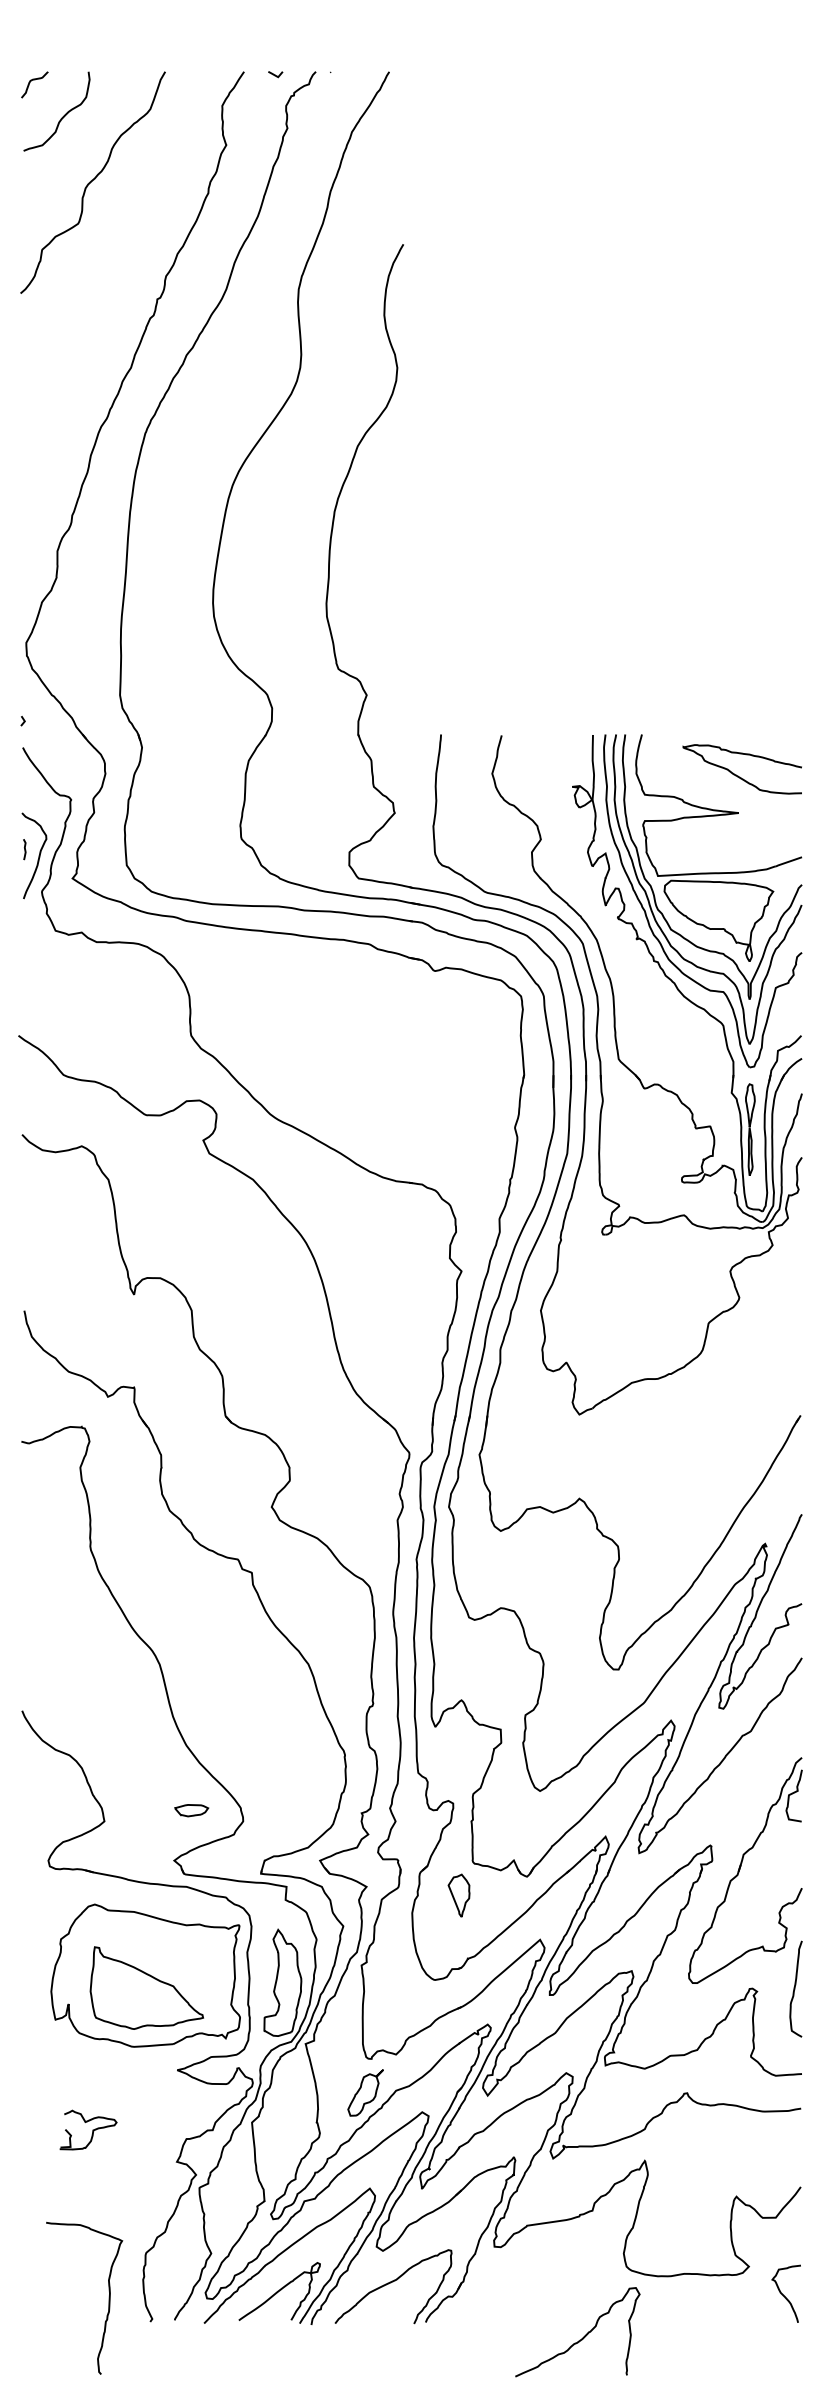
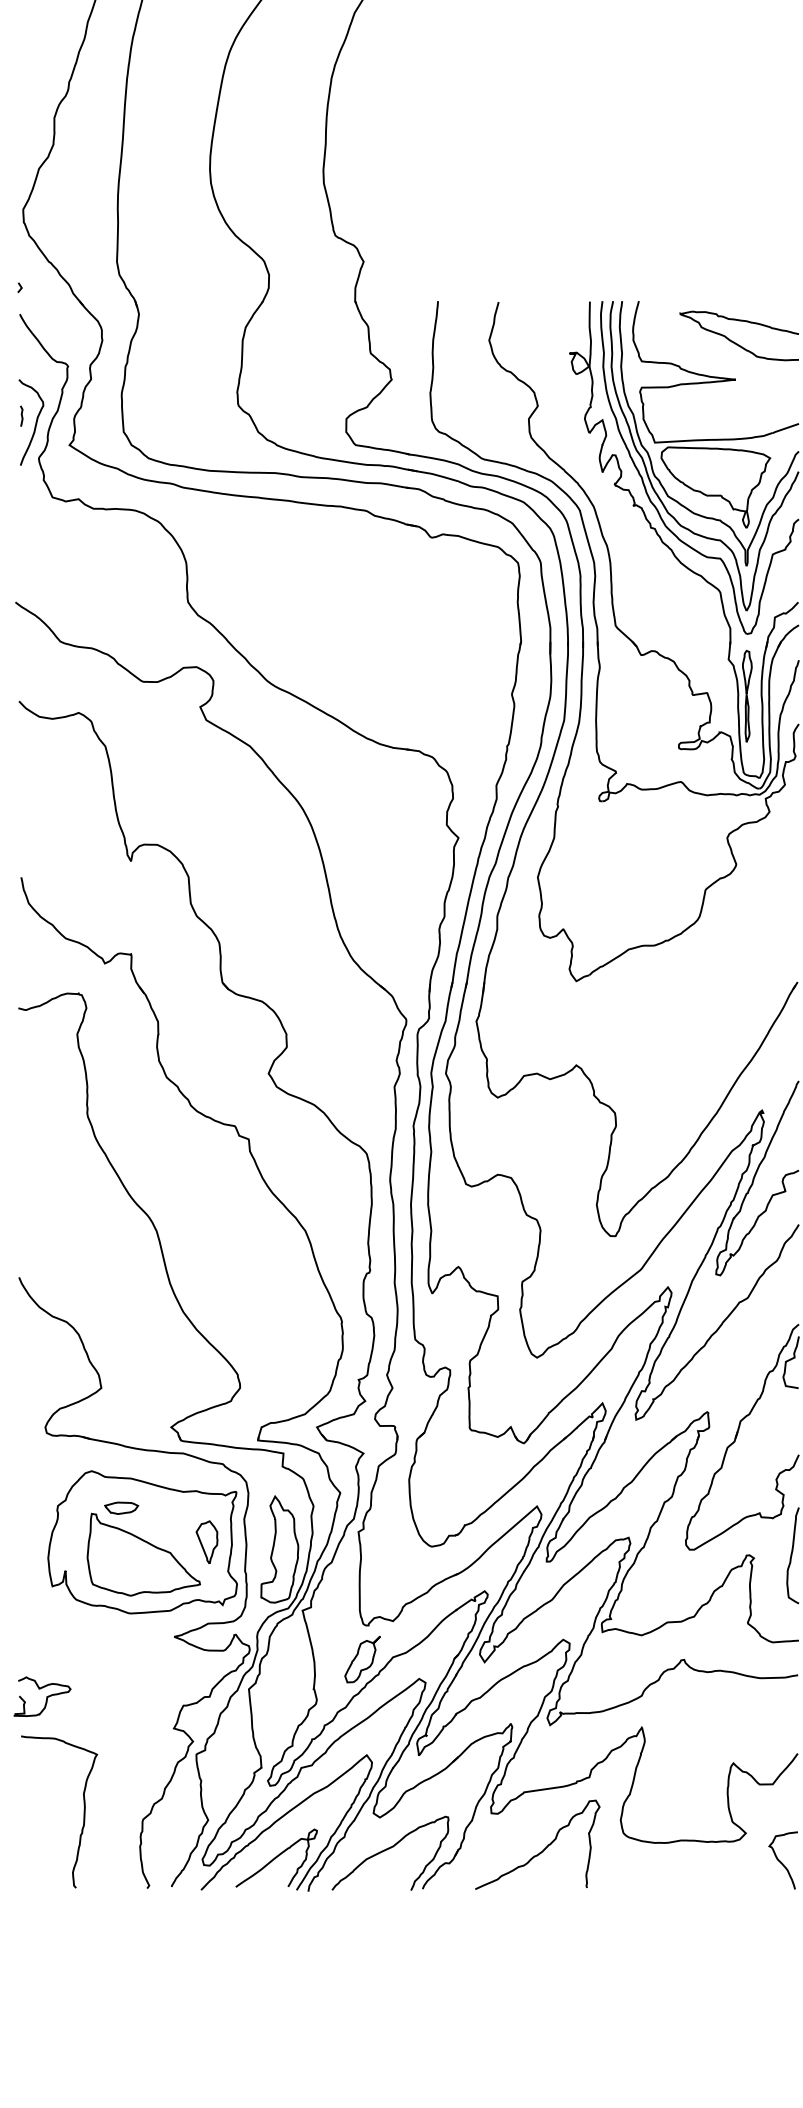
part: (191, 1810) -> (121, 1508), moved
part: (458, 1895) -> (206, 1542), moved
part: (88, 2129) -> (42, 1696), moved
curve: (108, 2297) -> (83, 1811), moved
curve: (582, 2337) -> (542, 1850), moved

